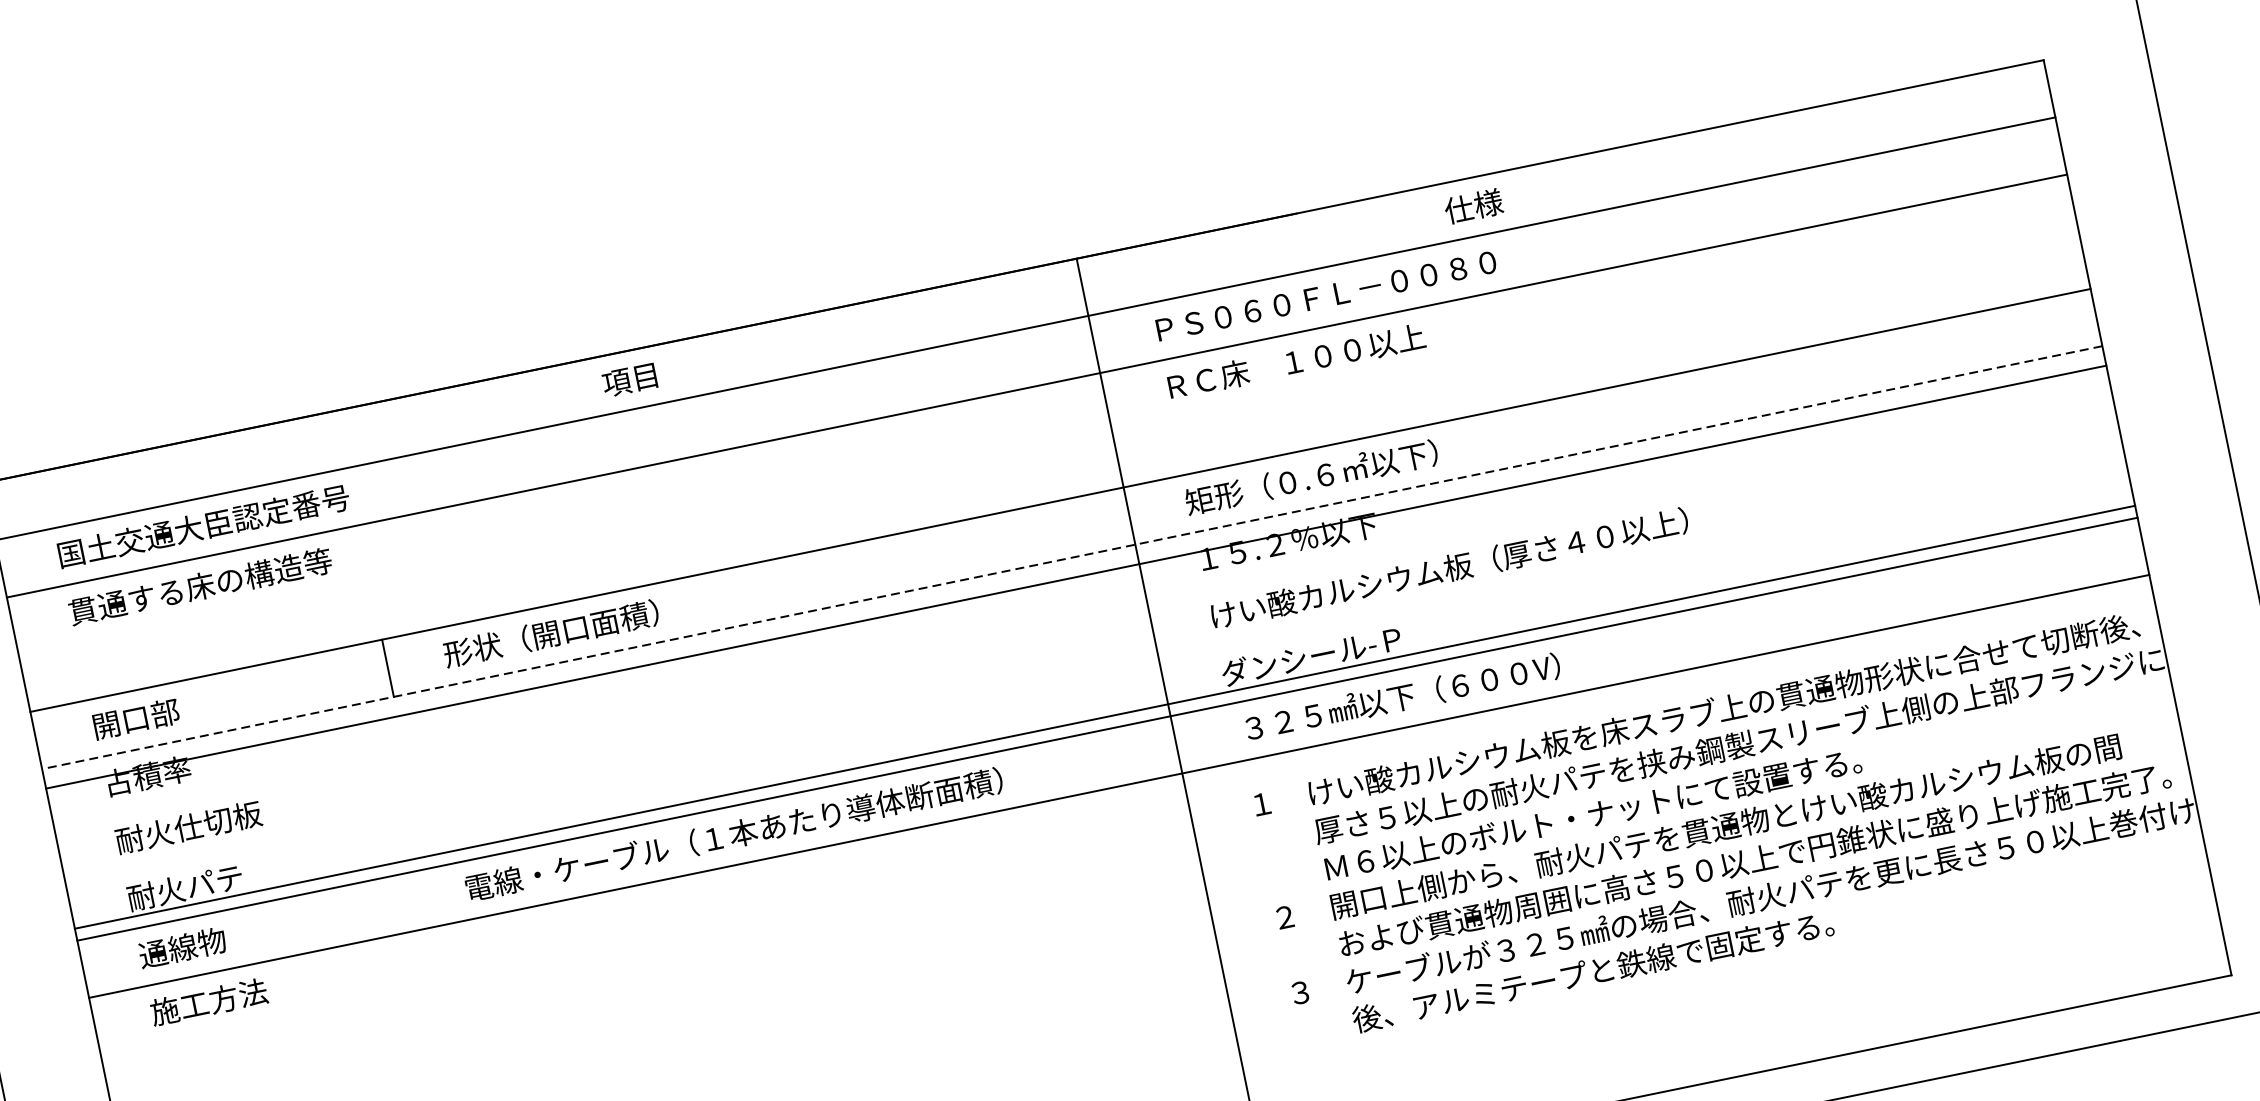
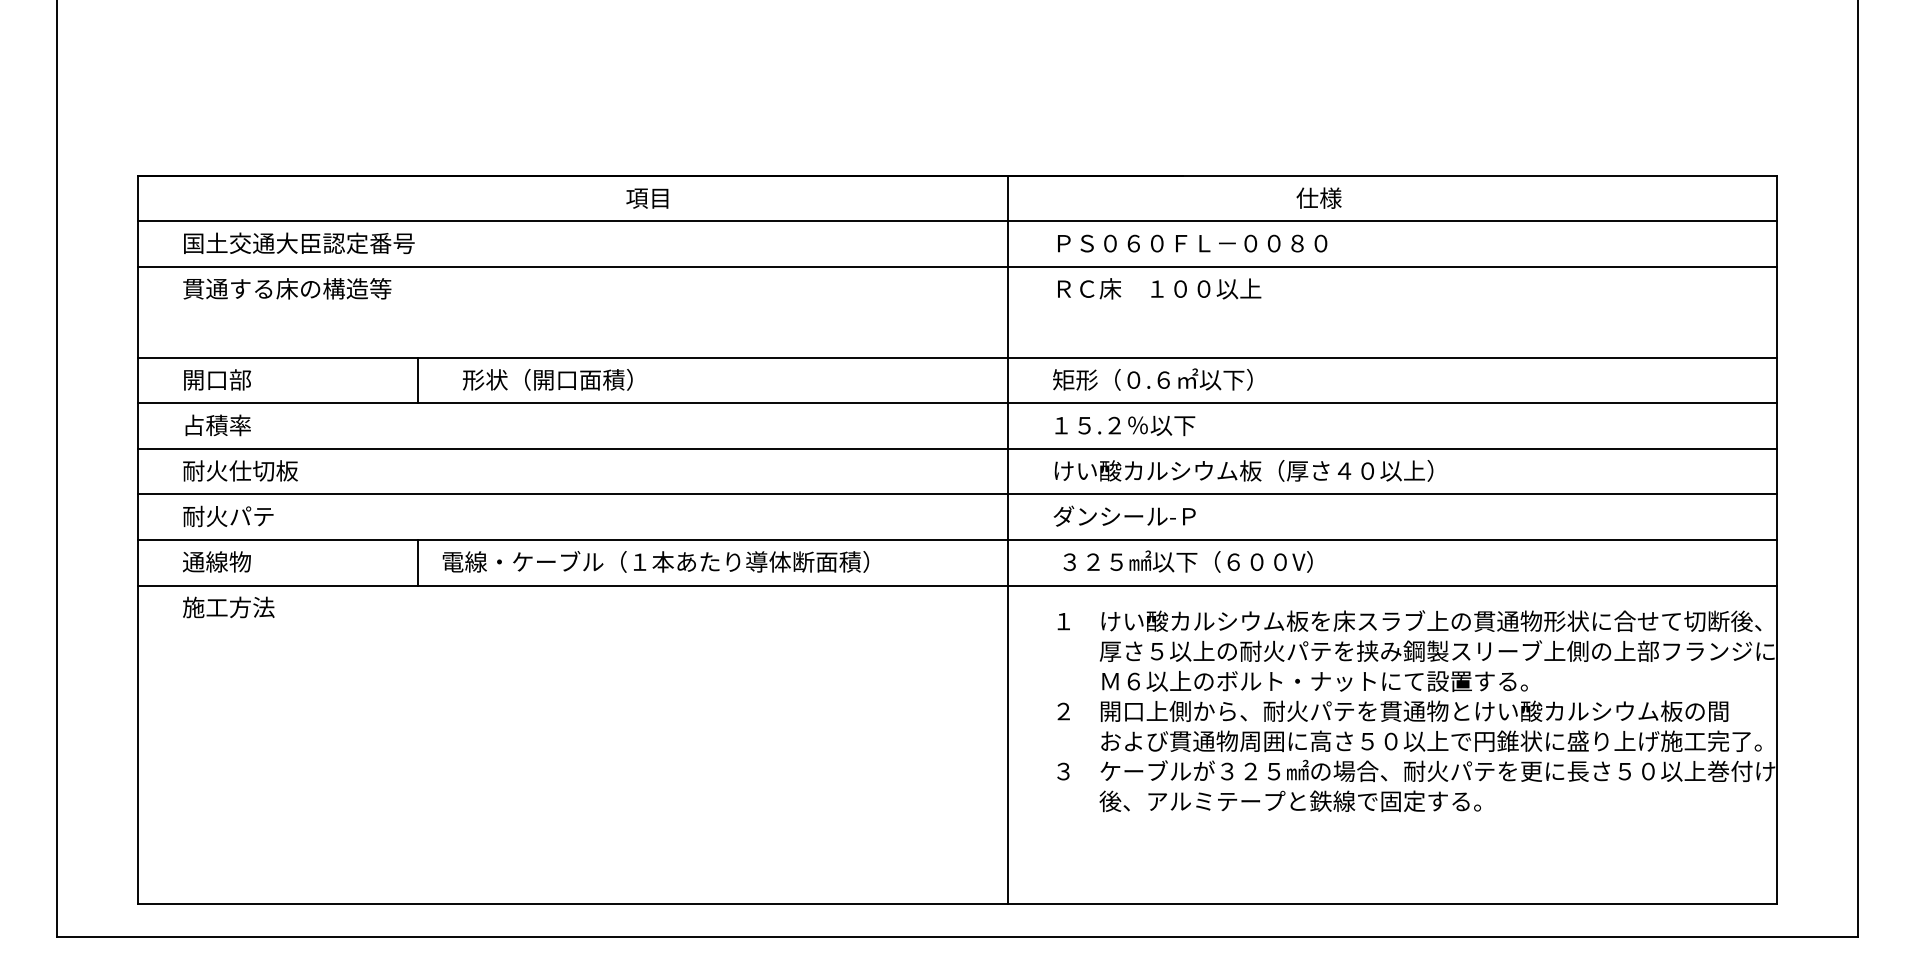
line: (1072, 557) -> (957, 403), dashed -> solid
line: (1076, 576) -> (957, 448), moved
line: (1105, 717) -> (957, 494), moved
line: (434, 896) -> (417, 562), added

